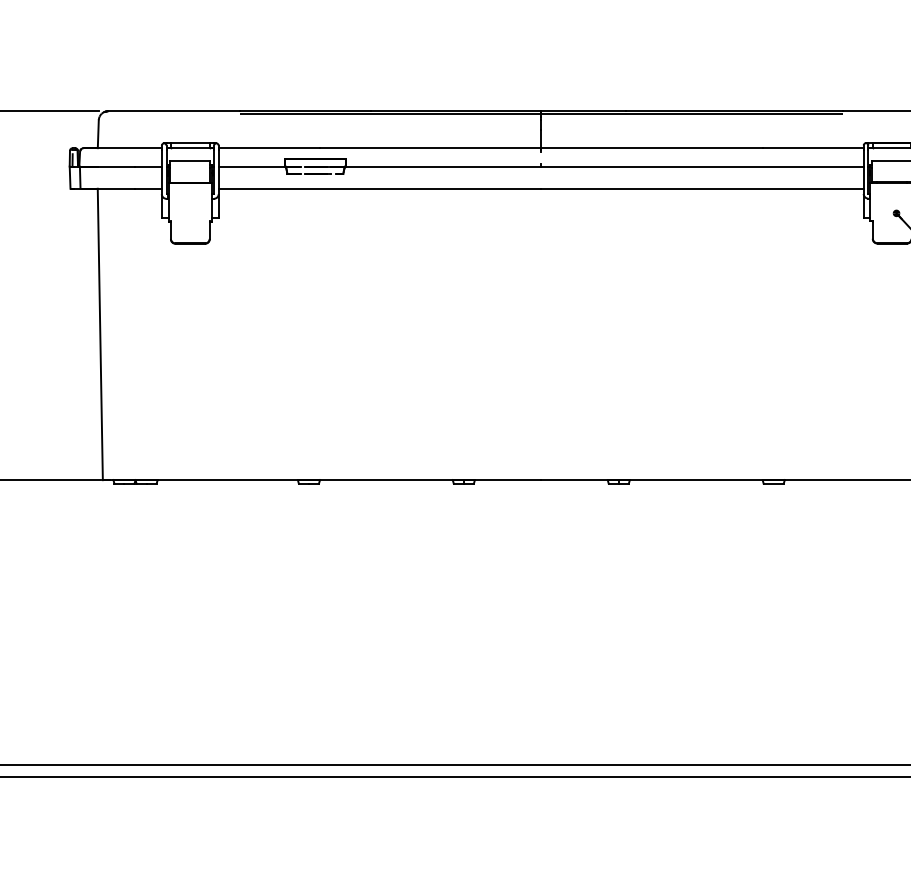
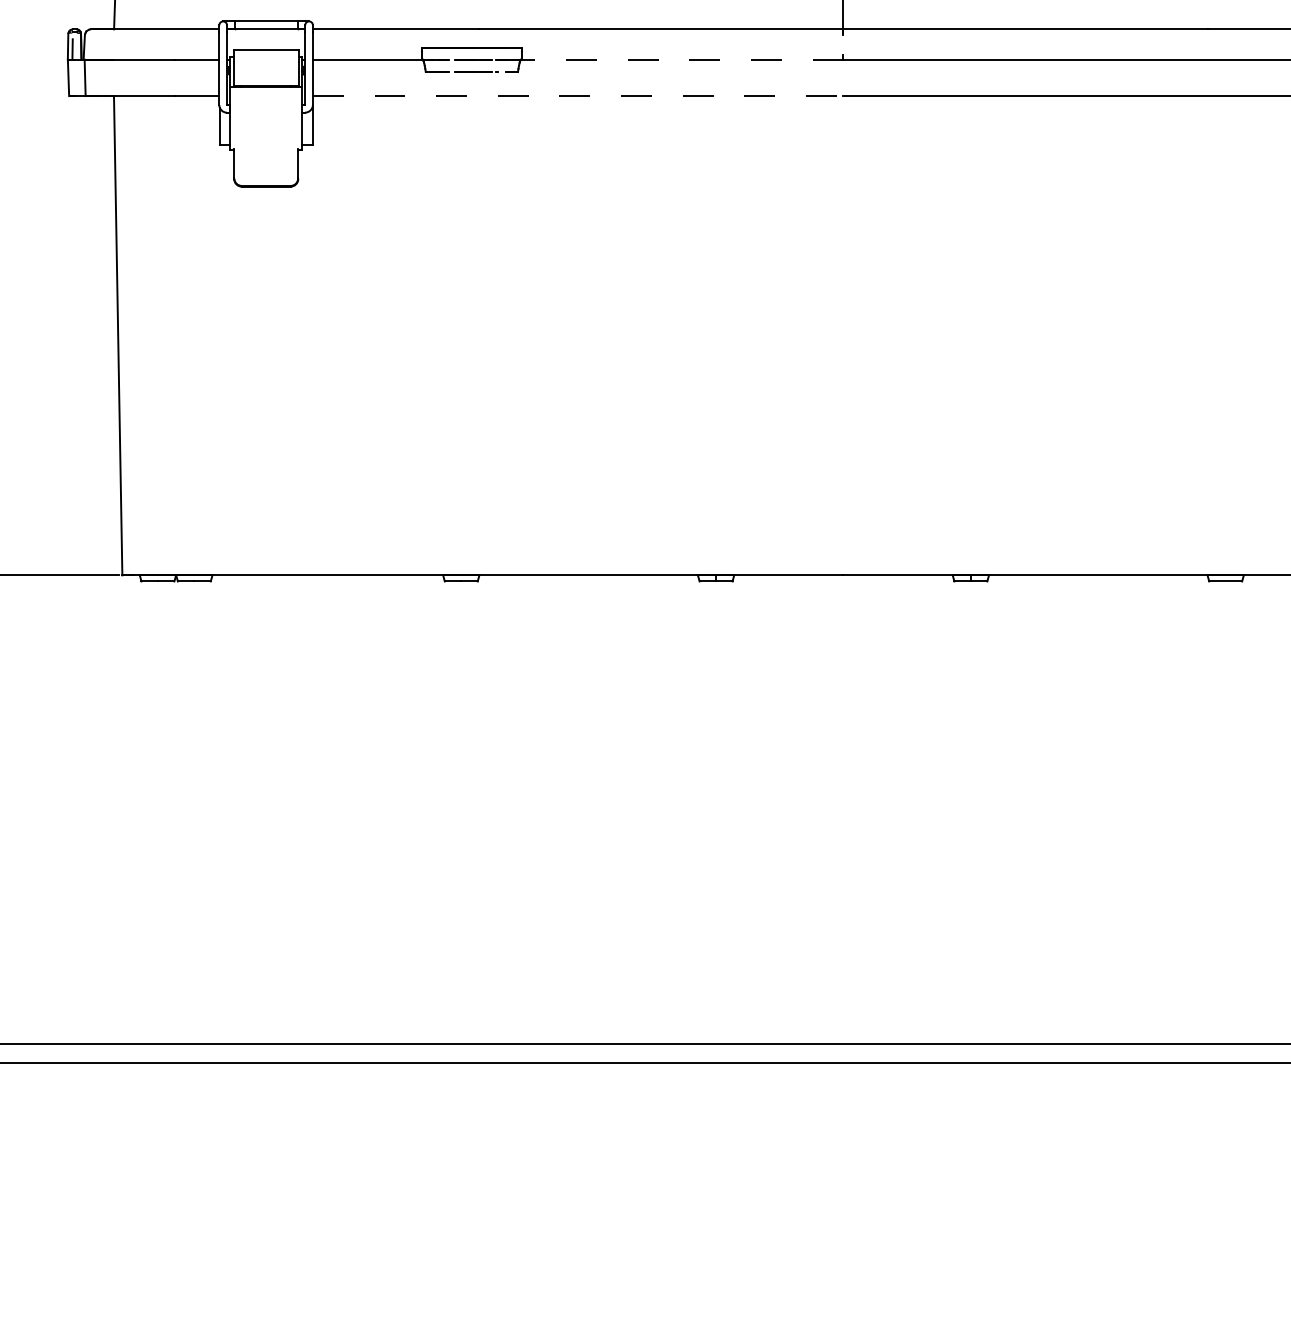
line: (443, 166) -> (682, 59), solid -> dashed
line: (380, 188) -> (578, 95), solid -> dashed

